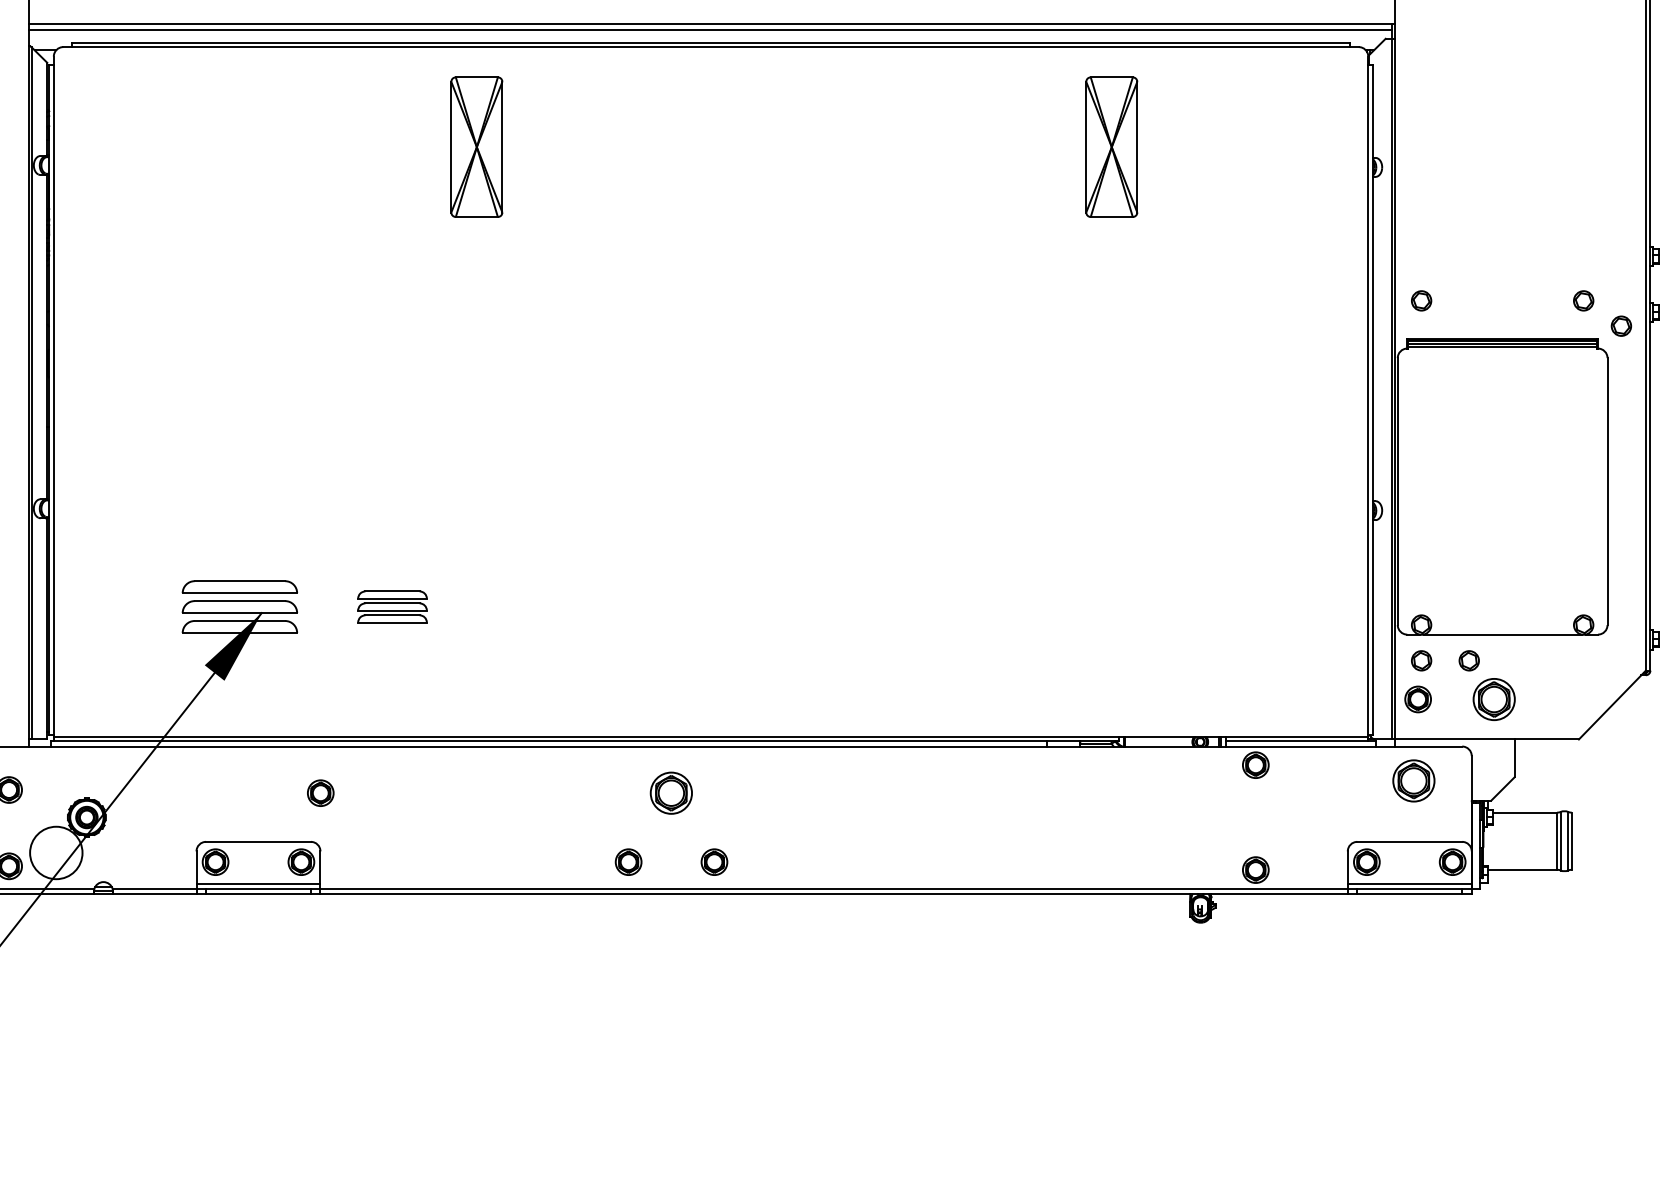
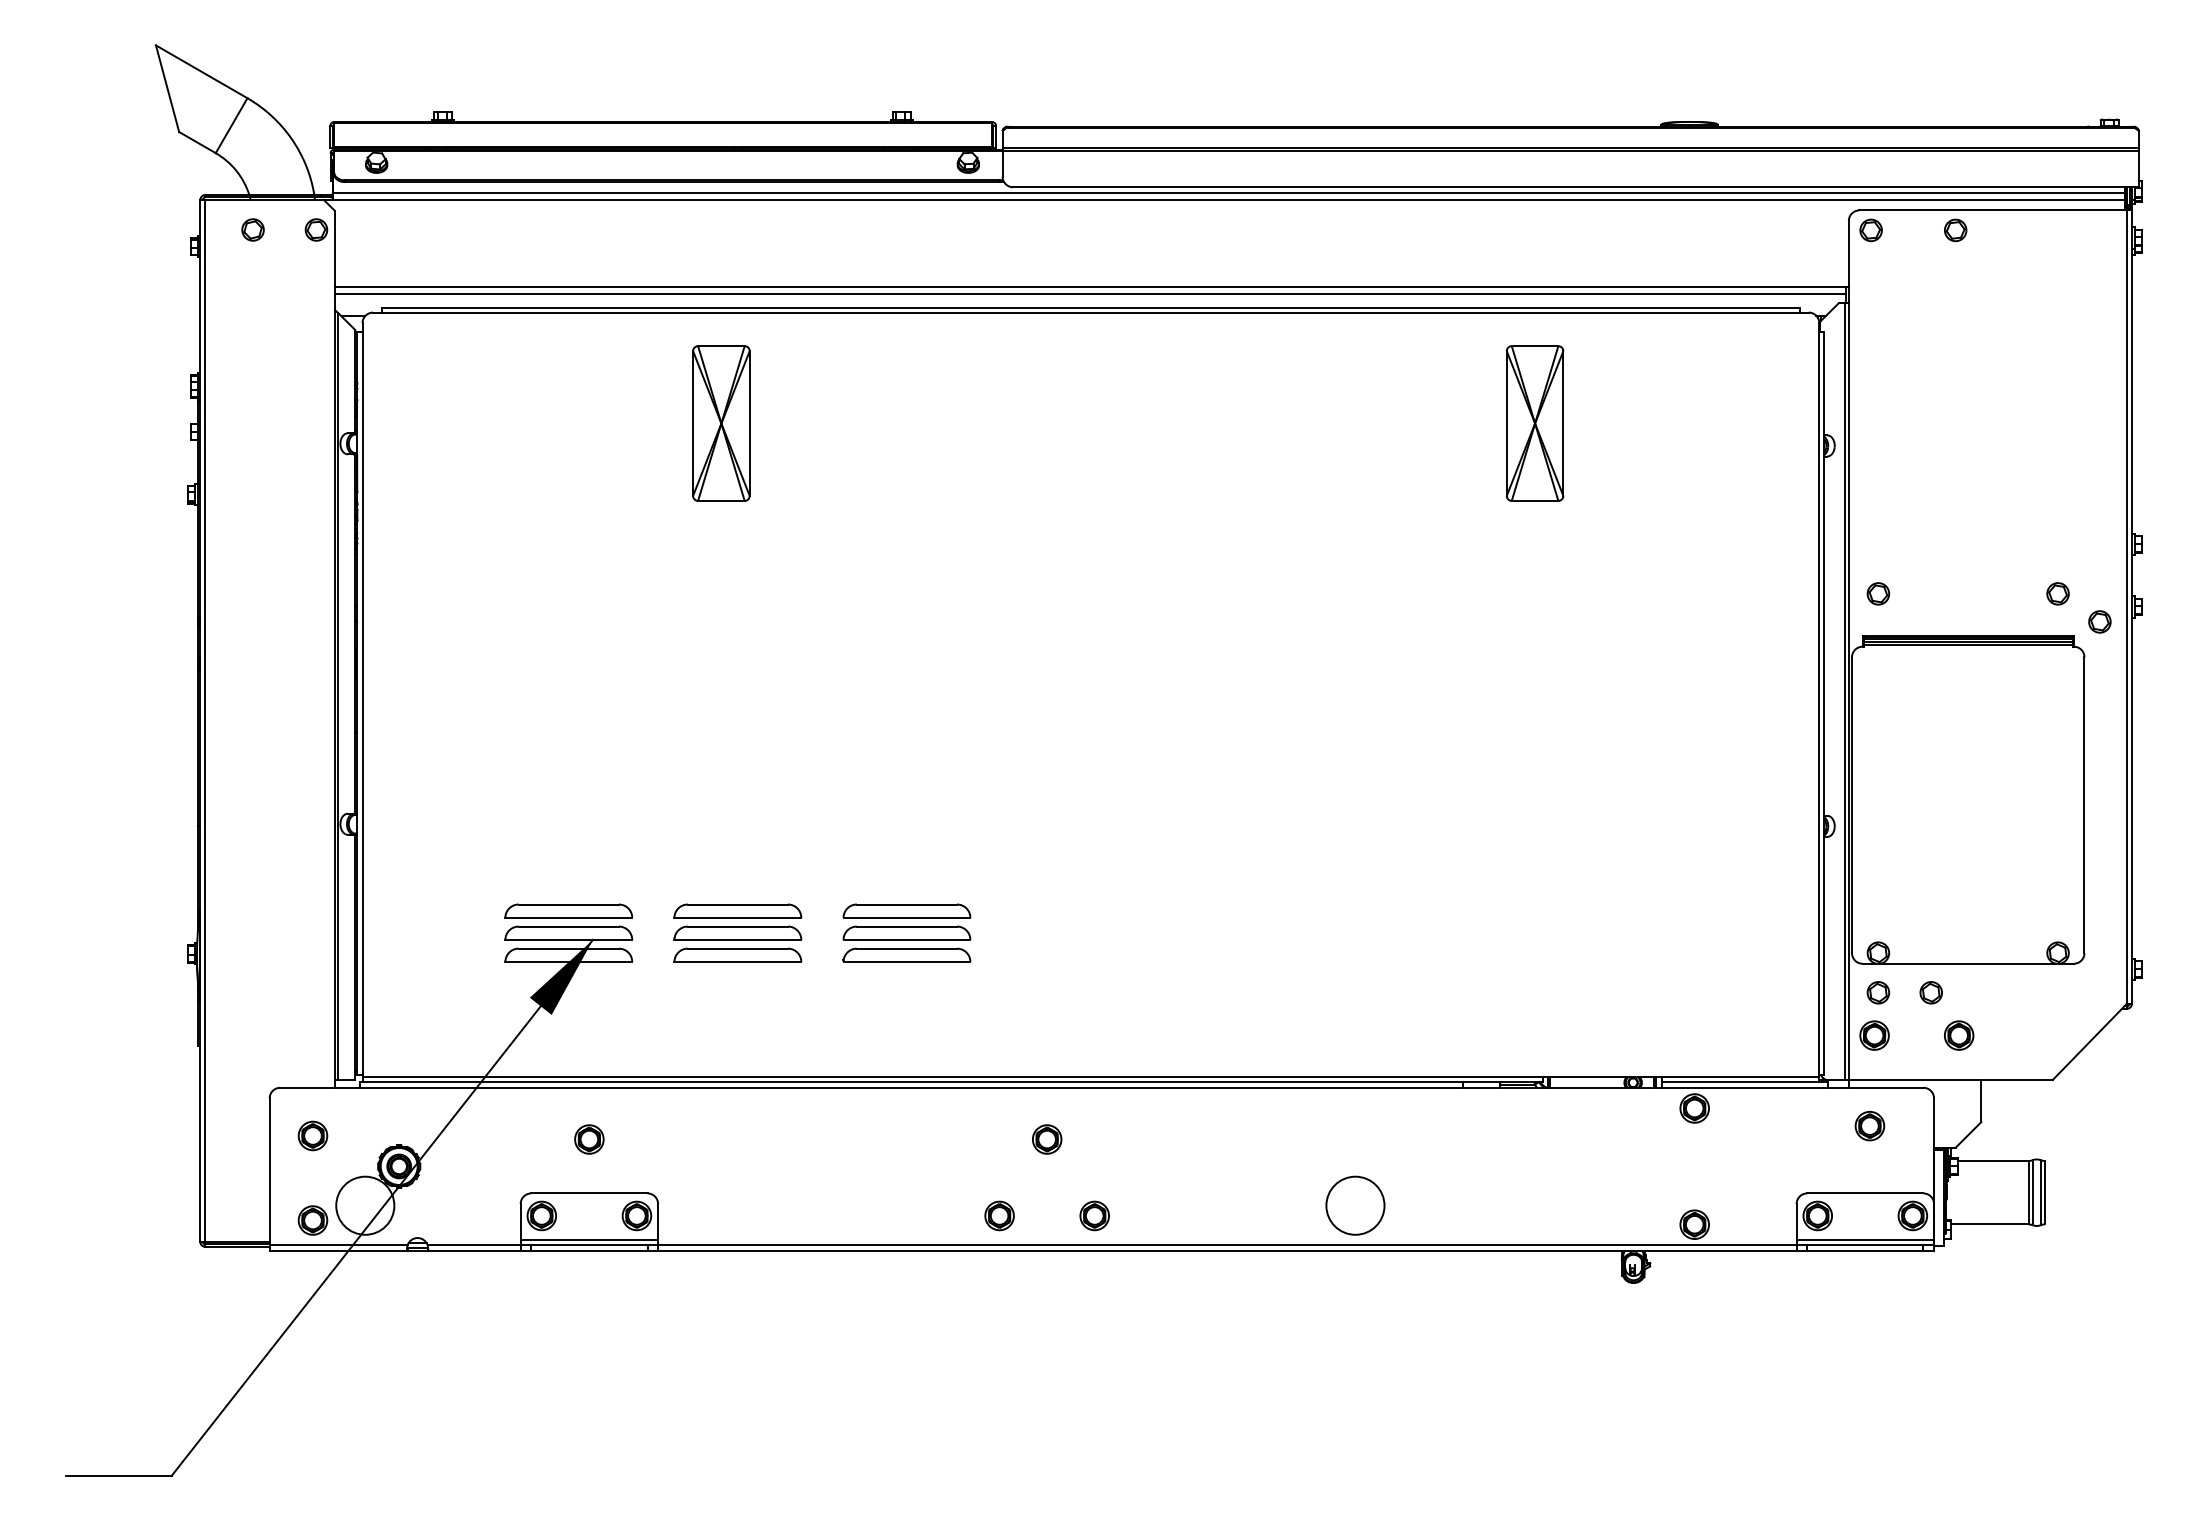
part: (476, 147) -> (721, 423), moved
part: (392, 606) -> (737, 932), size x1.67
part: (544, 606) -> (906, 932), added
part: (1494, 699) -> (1959, 1035), size x0.62
part: (1413, 781) -> (1869, 1126), size x0.62
part: (320, 793) -> (589, 1139), moved
part: (671, 793) -> (1047, 1139), size x0.62
circle: (949, 852) -> (1355, 1205), added

